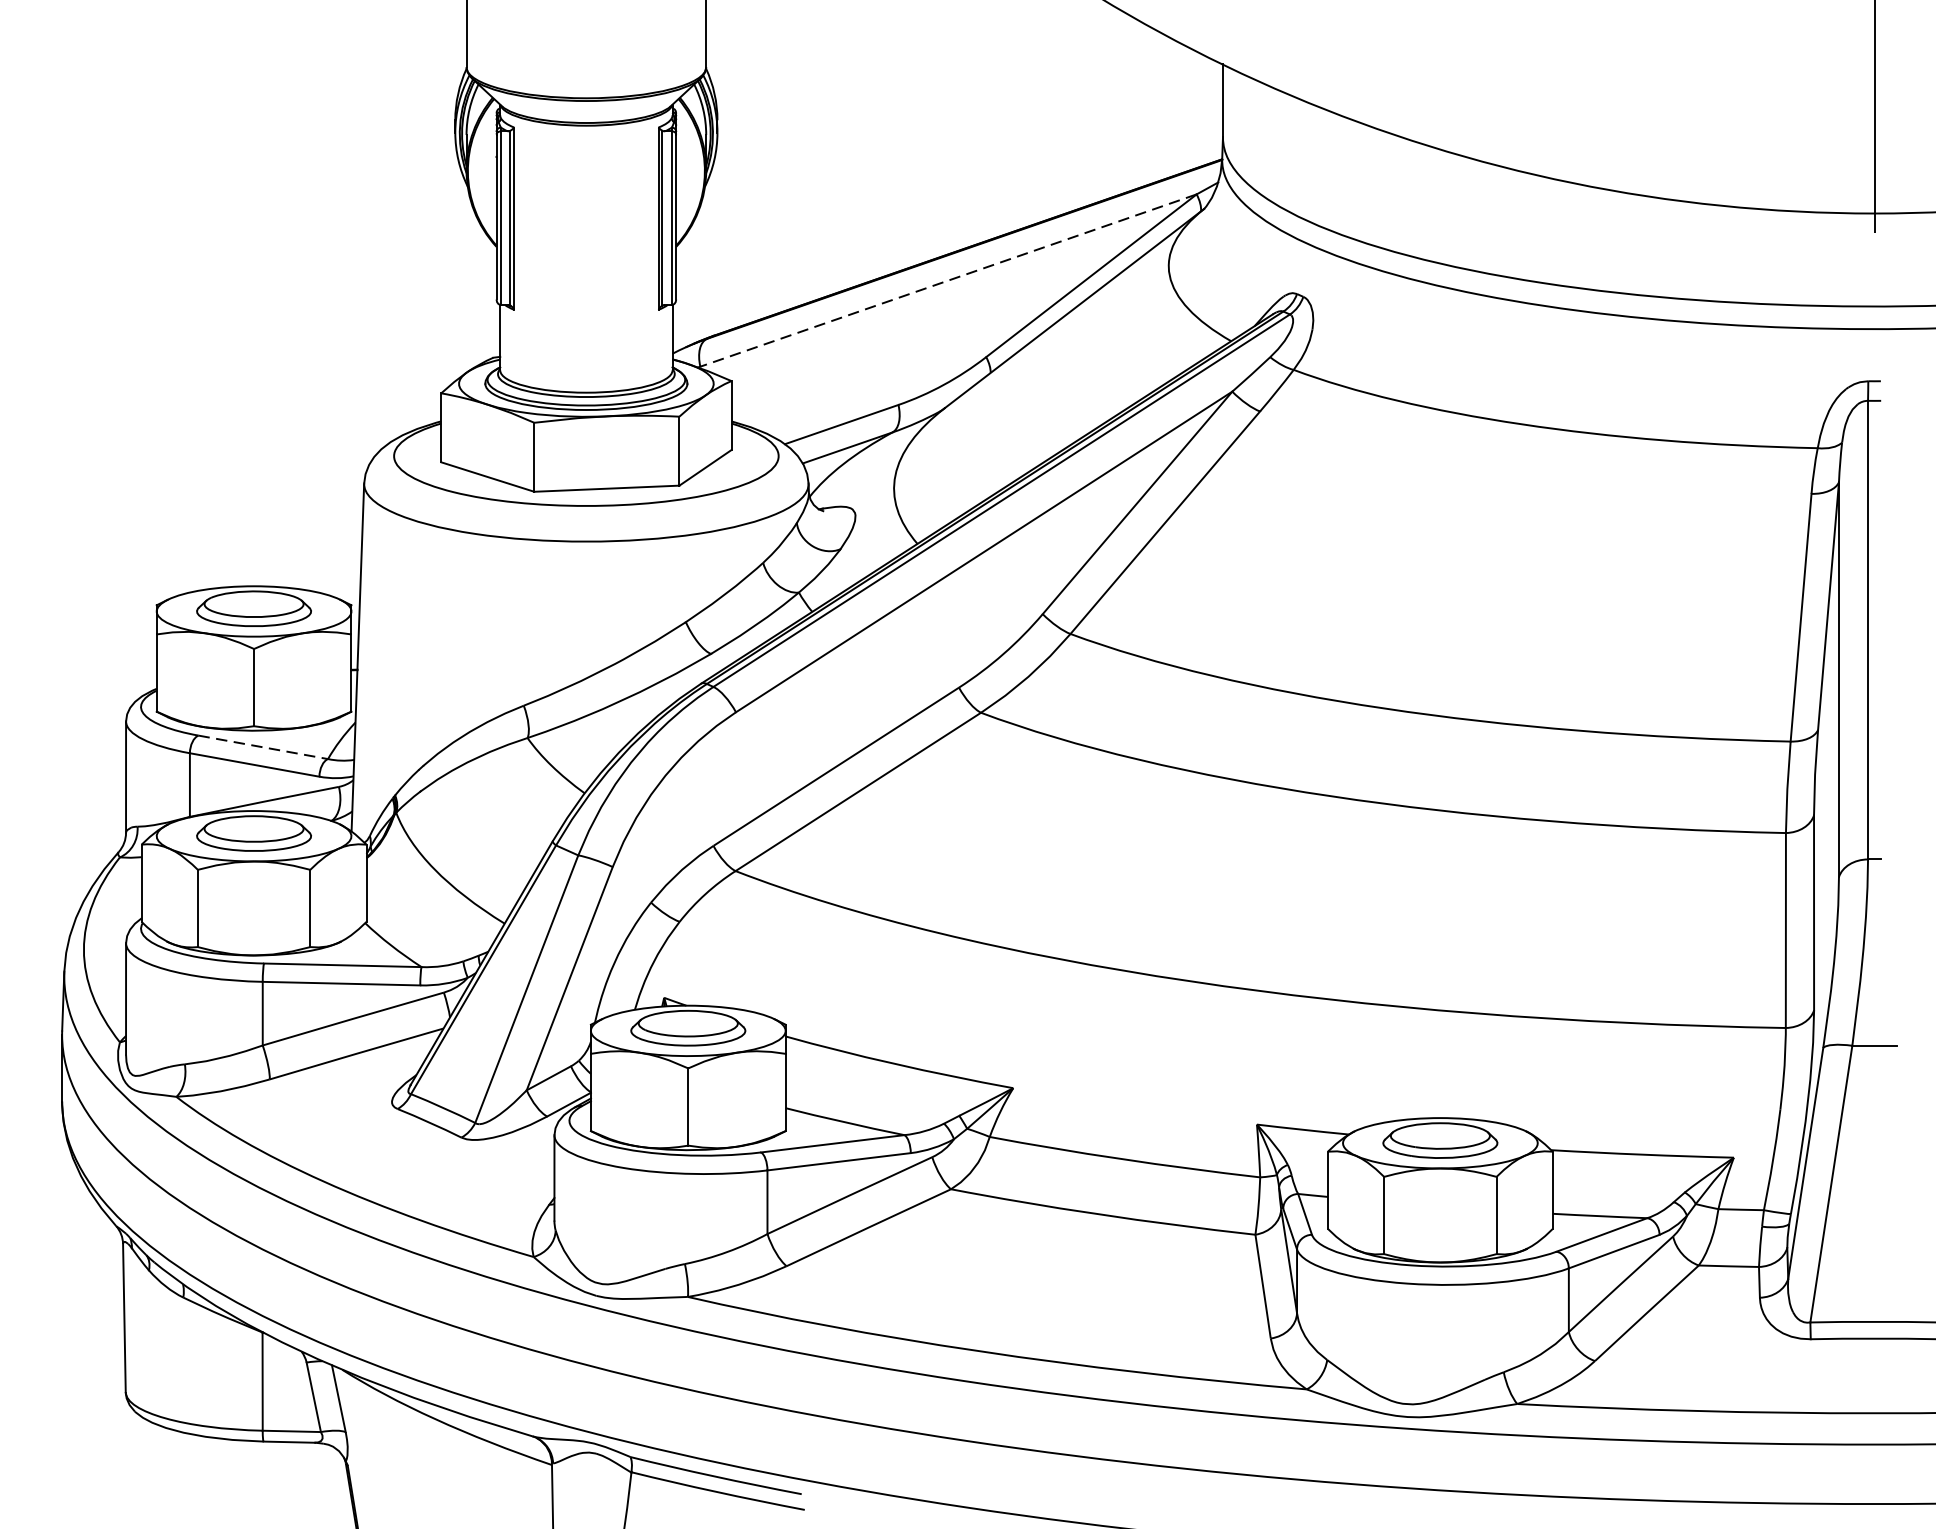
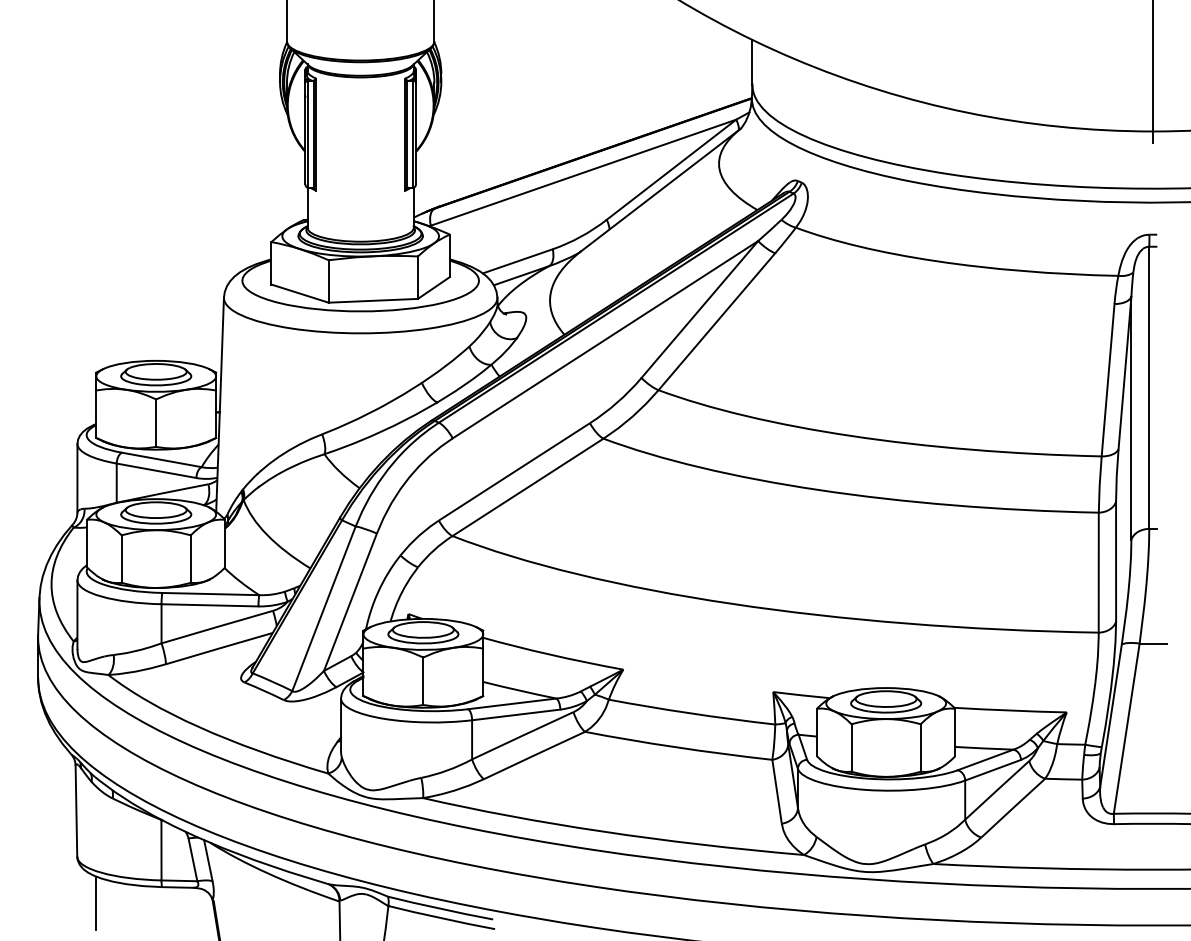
line: (948, 280) -> (583, 172), dashed -> solid
line: (262, 746) -> (161, 459), dashed -> solid
line: (157, 1468) -> (96, 903), added

